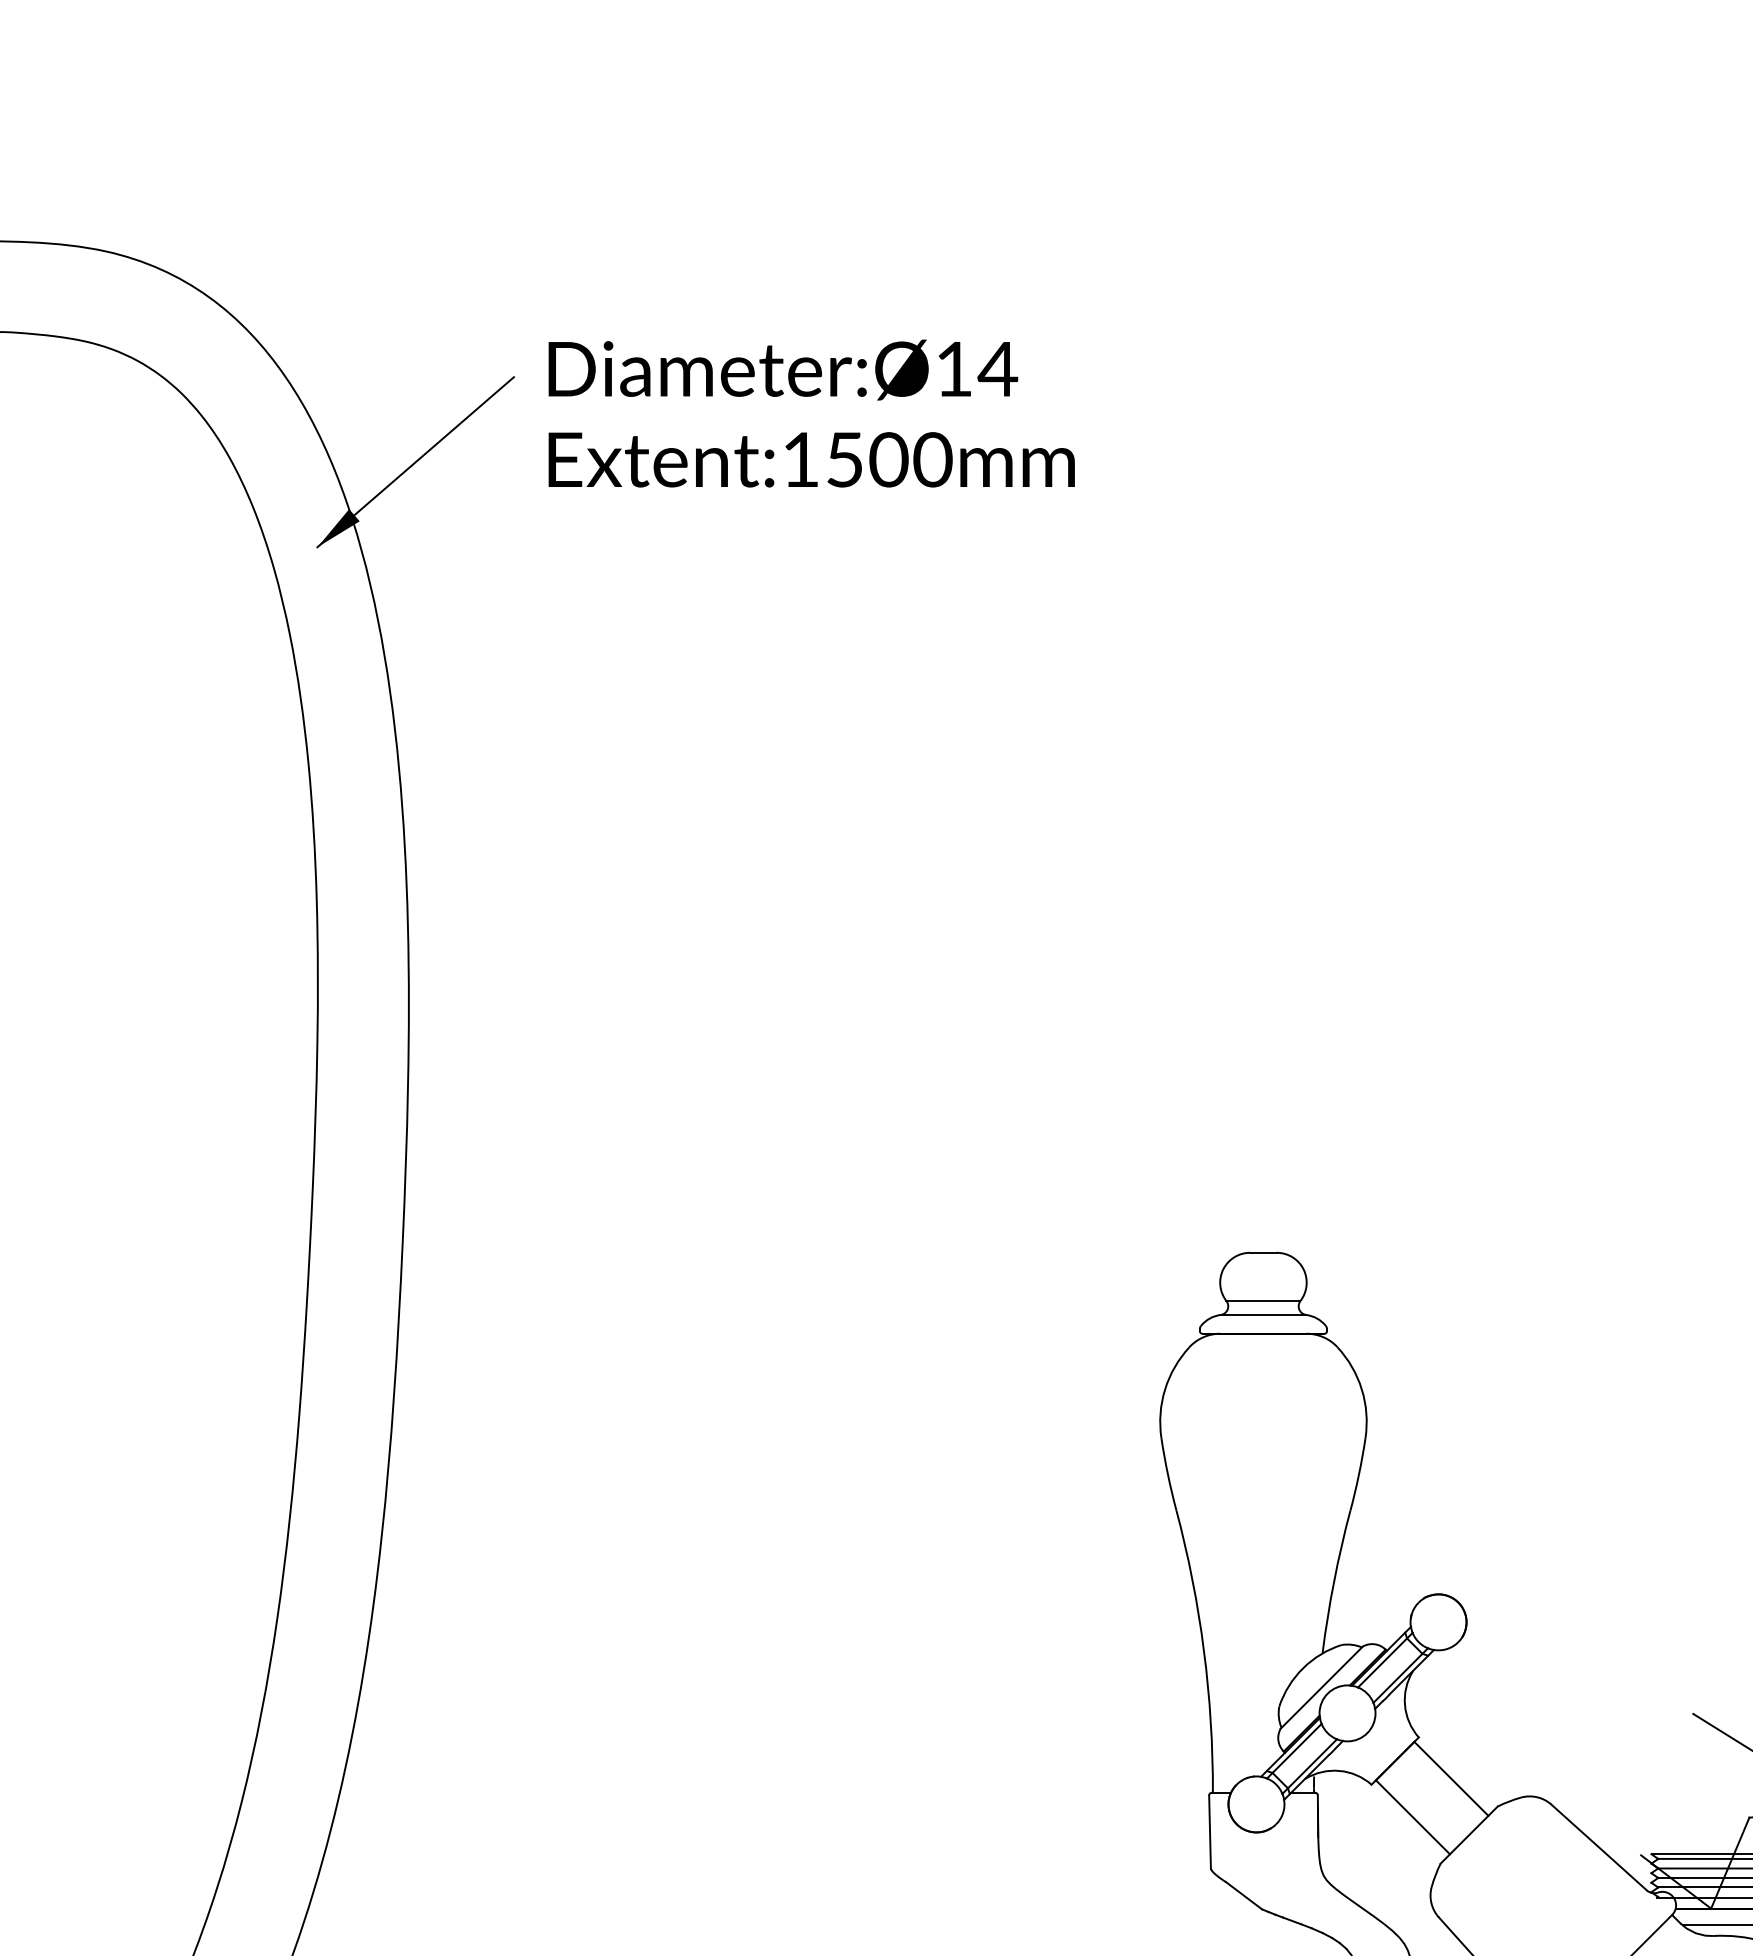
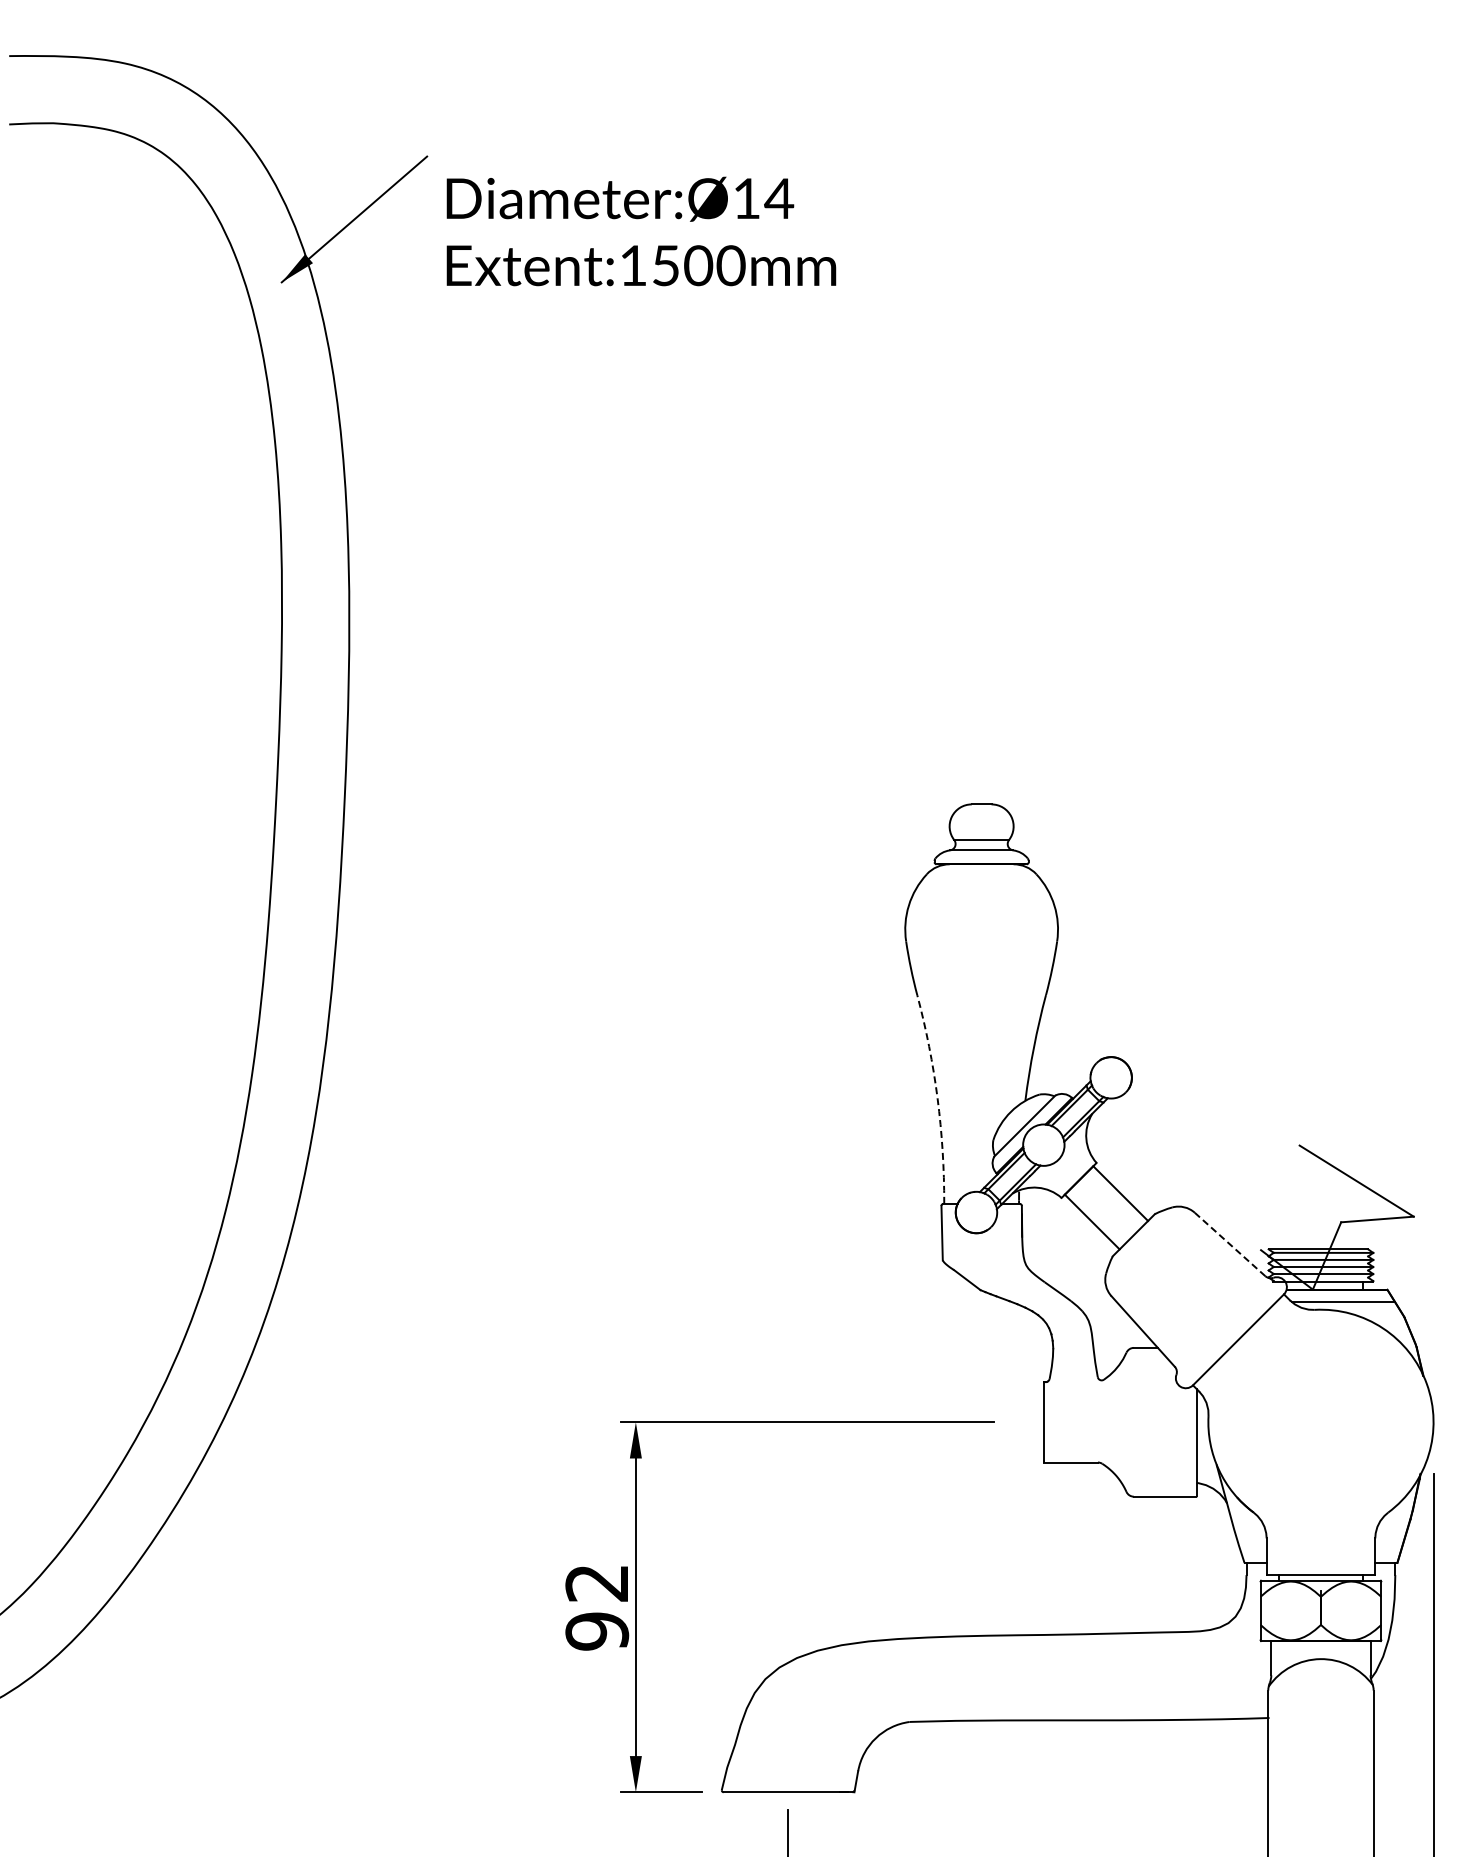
text: (811, 413) -> (641, 231), moved
arc: (1203, 1650) -> (937, 1098), solid -> dashed
line: (1598, 1847) -> (1229, 1244), solid -> dashed

